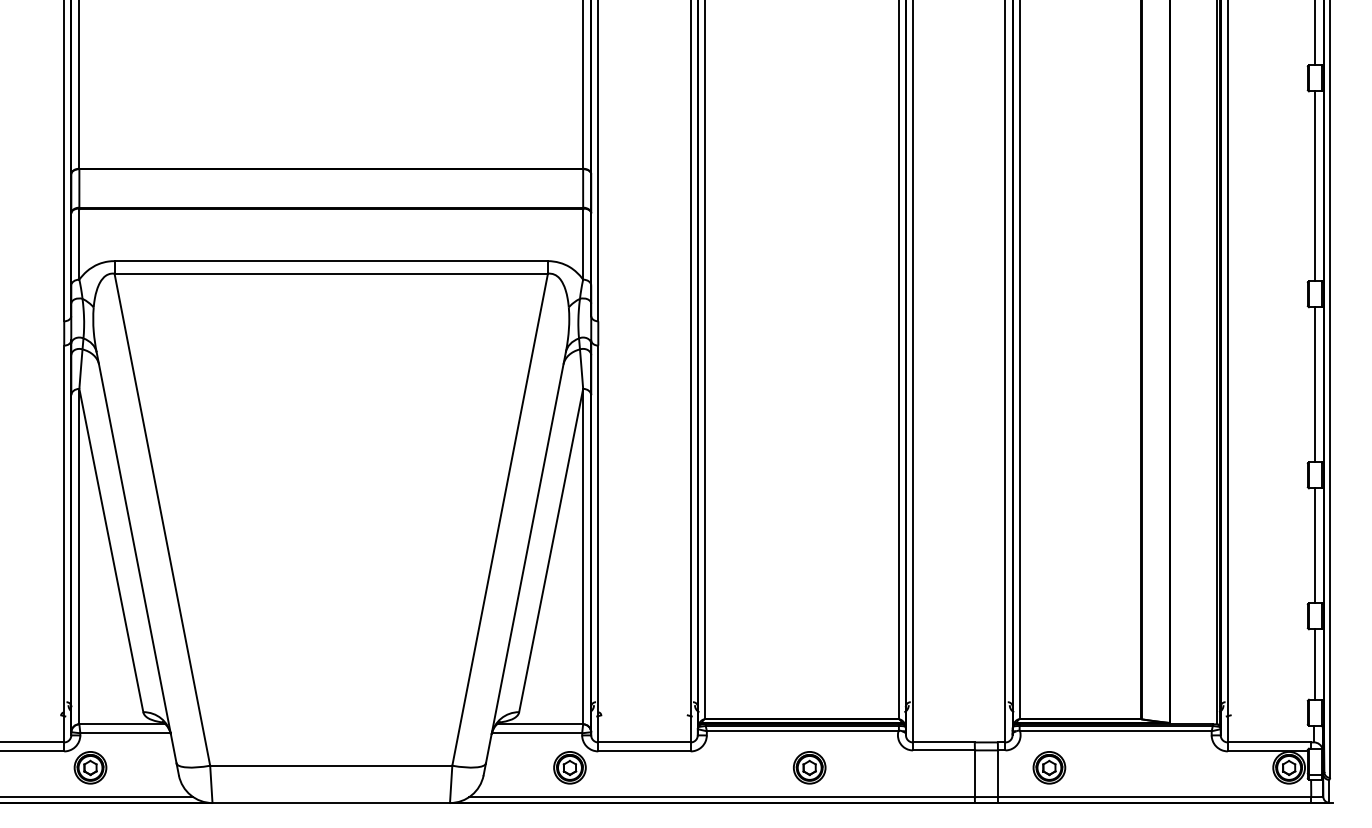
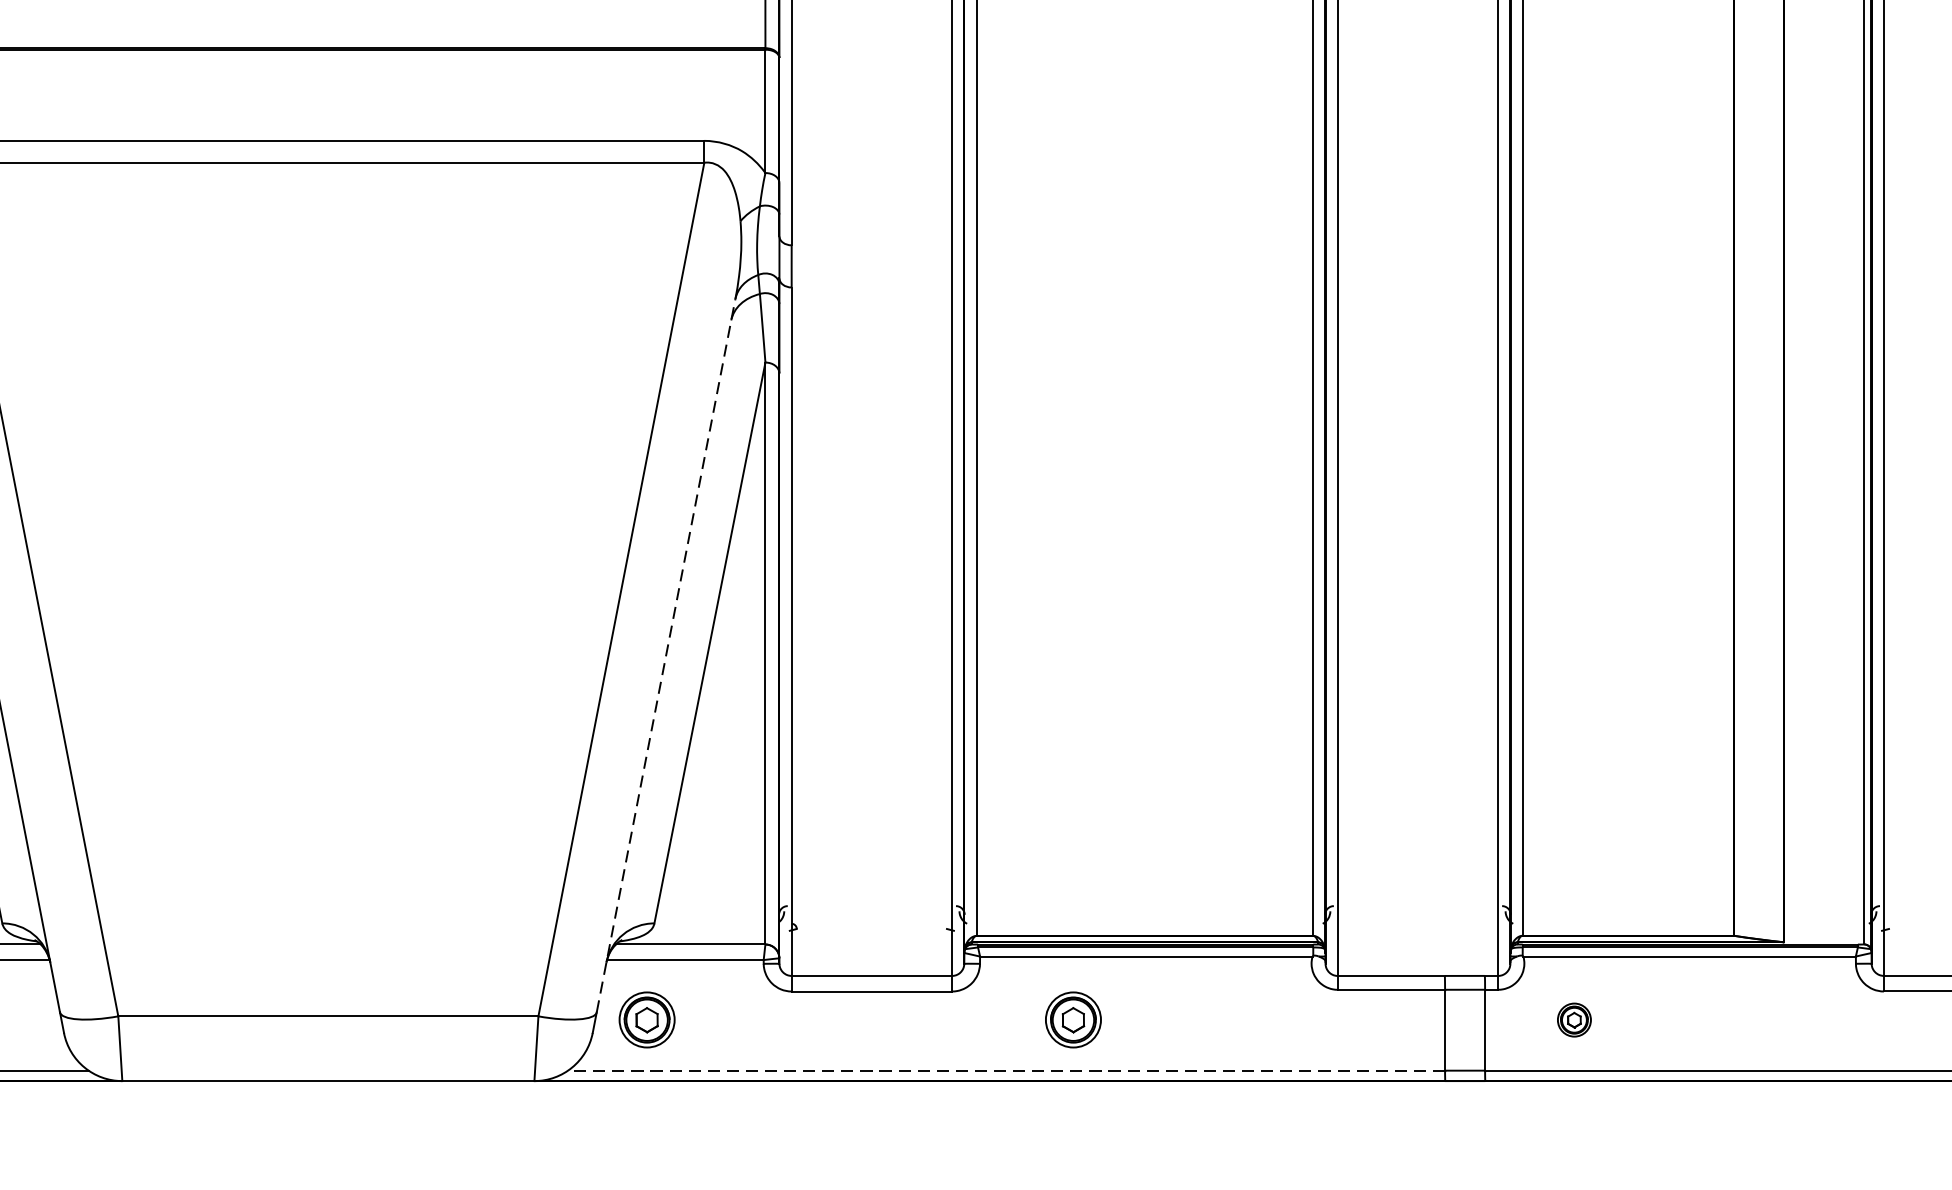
line: (526, 557) -> (667, 655), solid -> dashed
part: (569, 767) -> (646, 1019), moved
part: (809, 767) -> (1073, 1019), moved
part: (1049, 767) -> (1574, 1019), size x0.6
line: (722, 797) -> (1007, 1071), solid -> dashed

